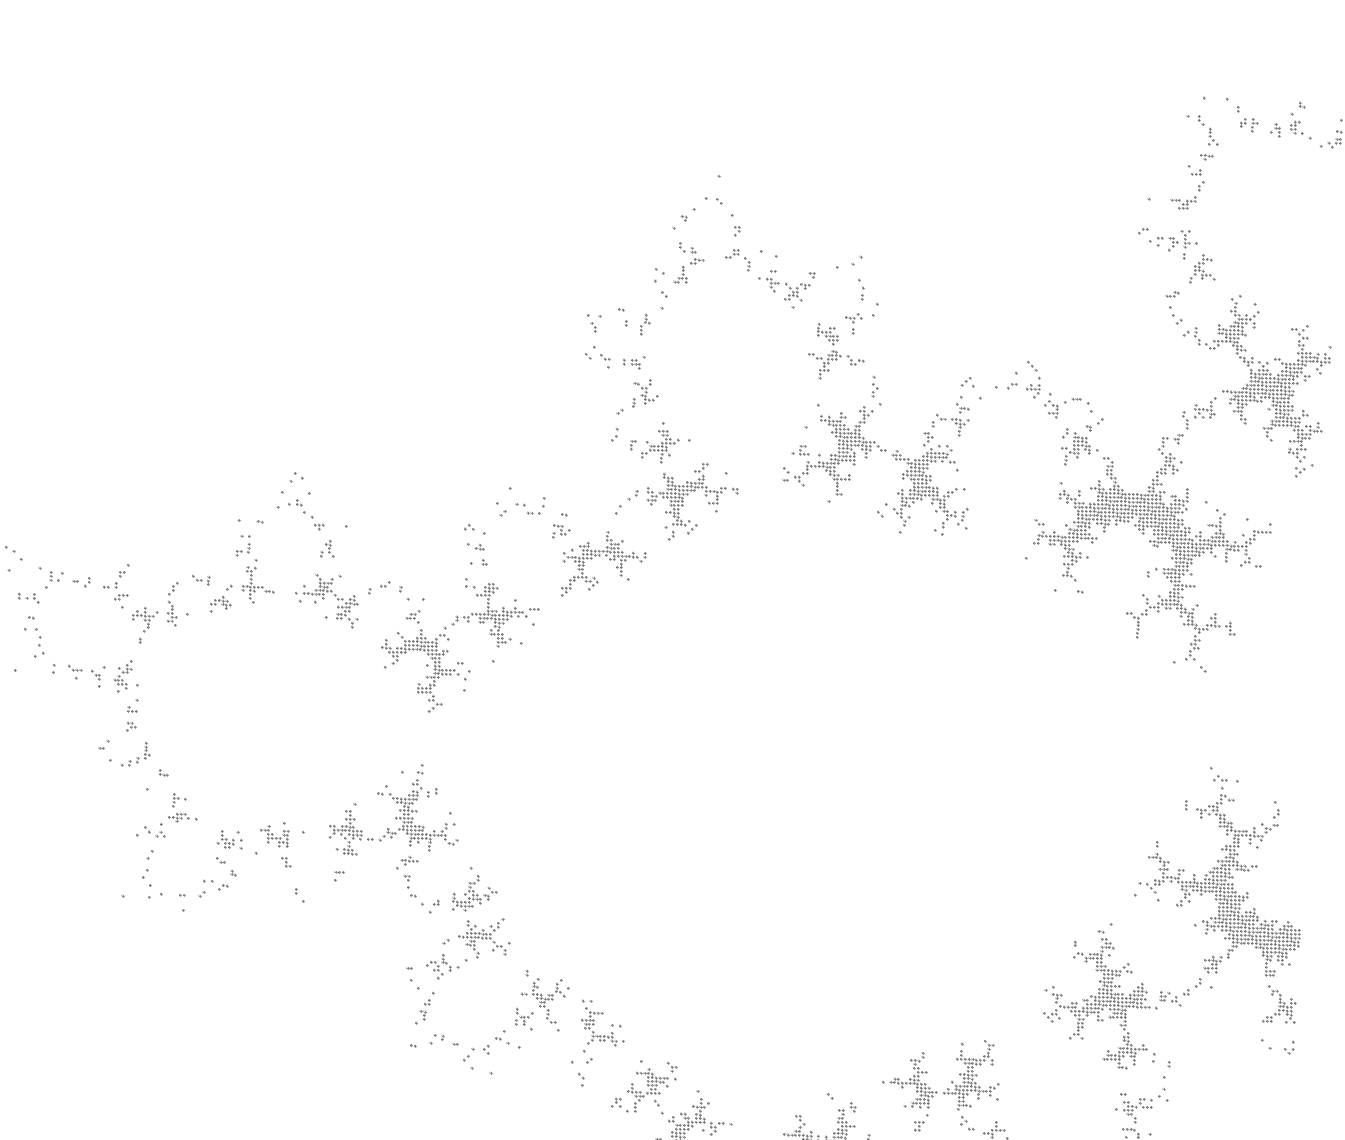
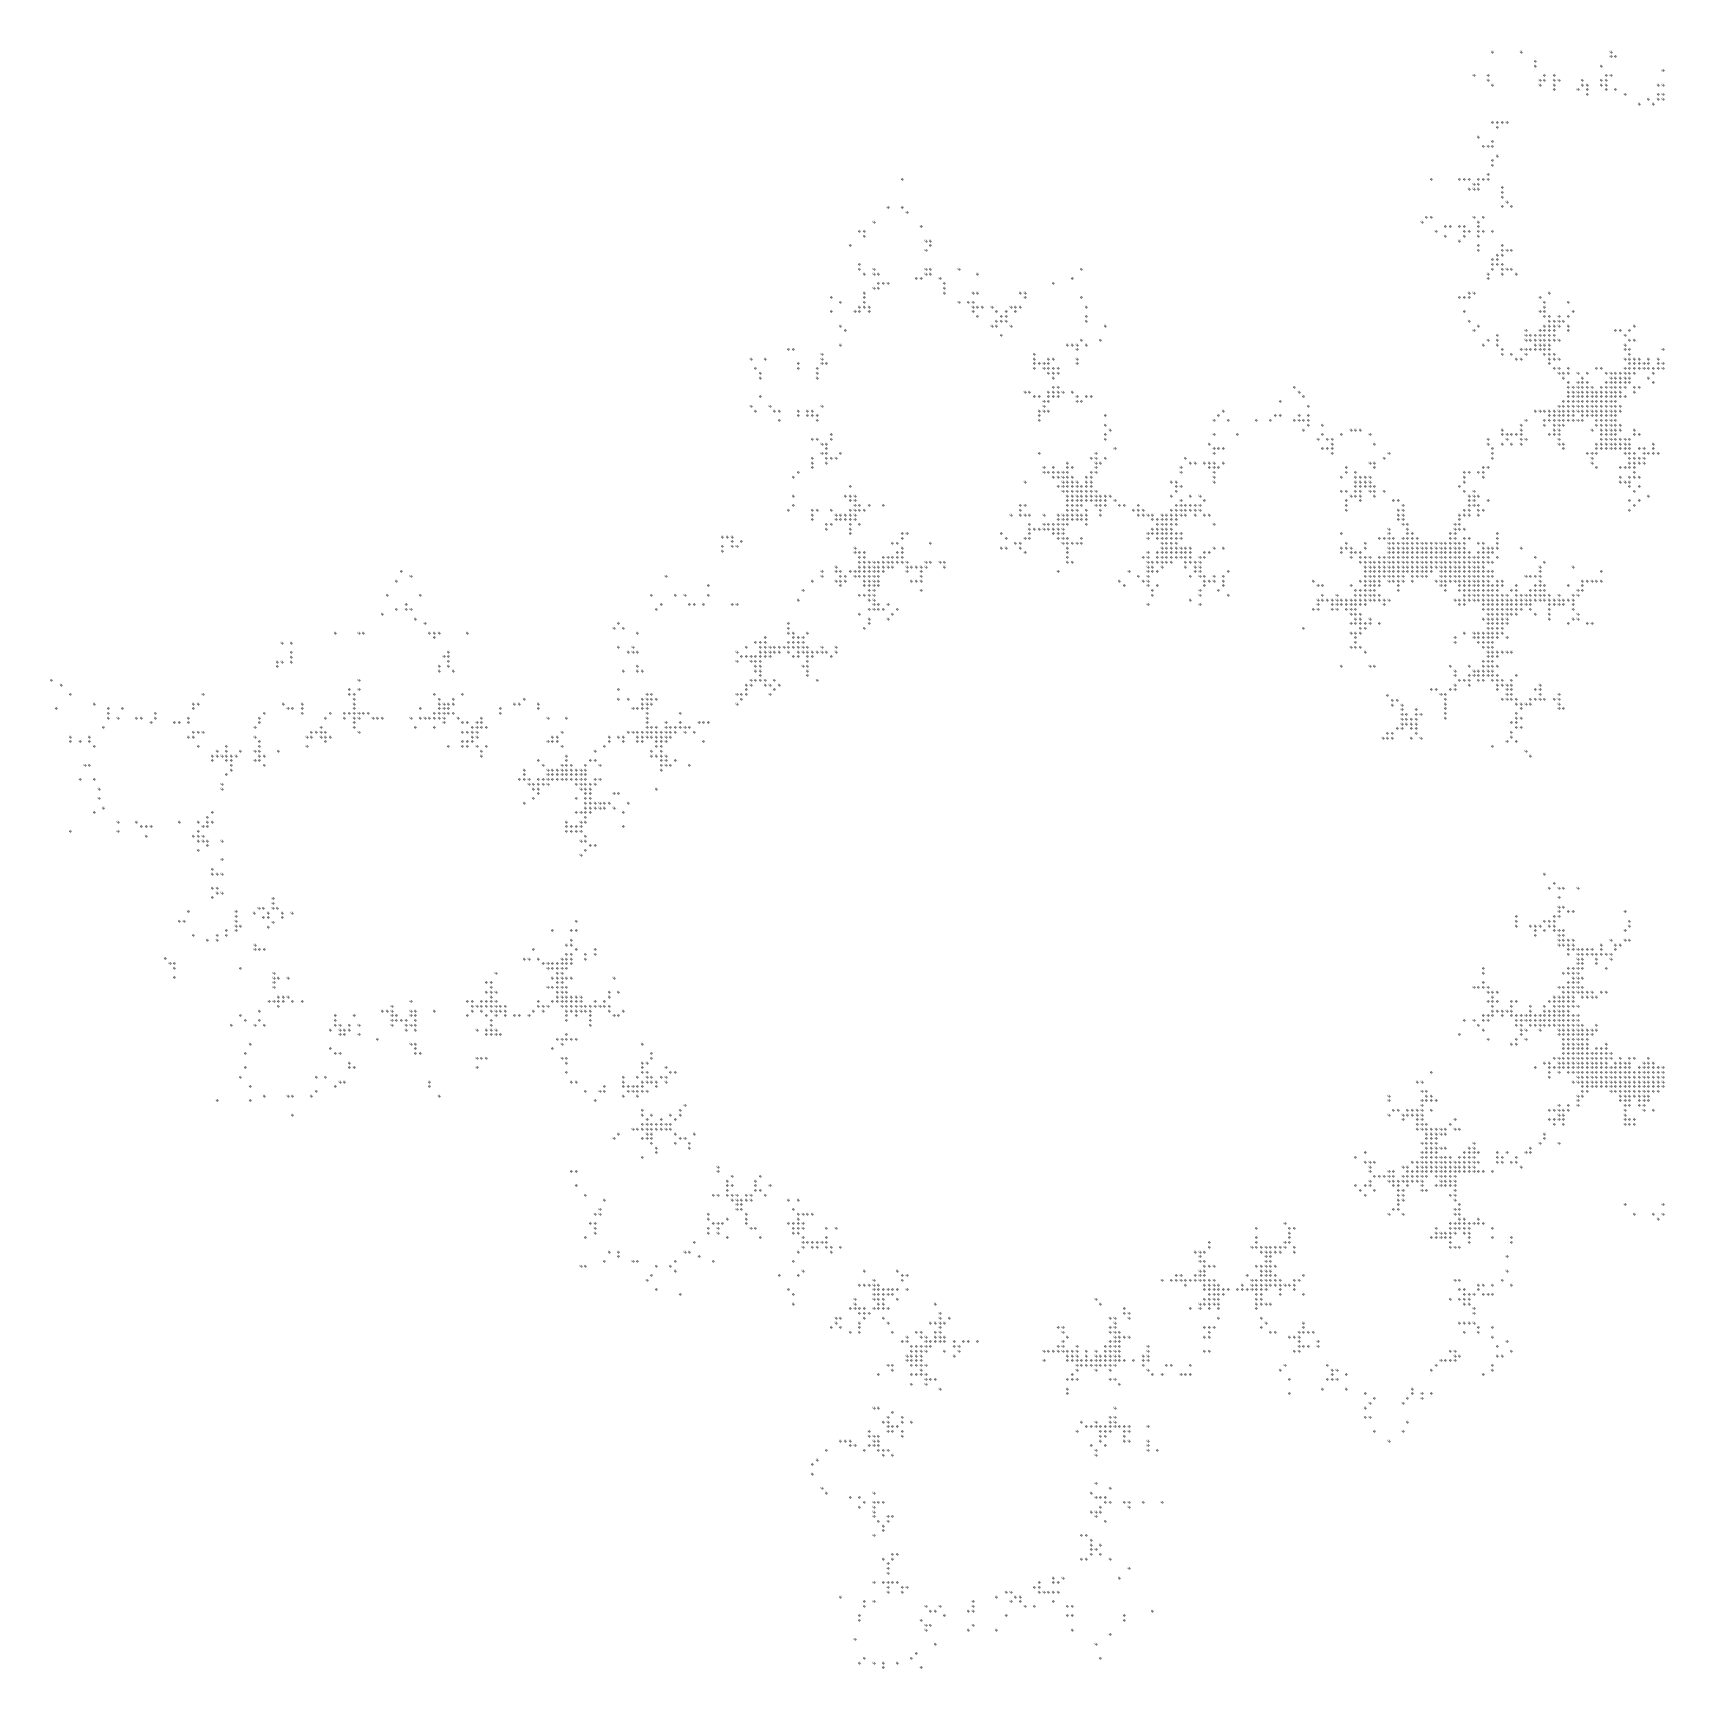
part: (1213, 136) -> (1506, 196), moved
part: (561, 531) -> (731, 543), moved
part: (248, 544) -> (290, 652), moved
part: (95, 678) -> (169, 967), moved
part: (442, 966) -> (272, 912), moved
part: (1279, 1004) -> (1401, 716), moved

